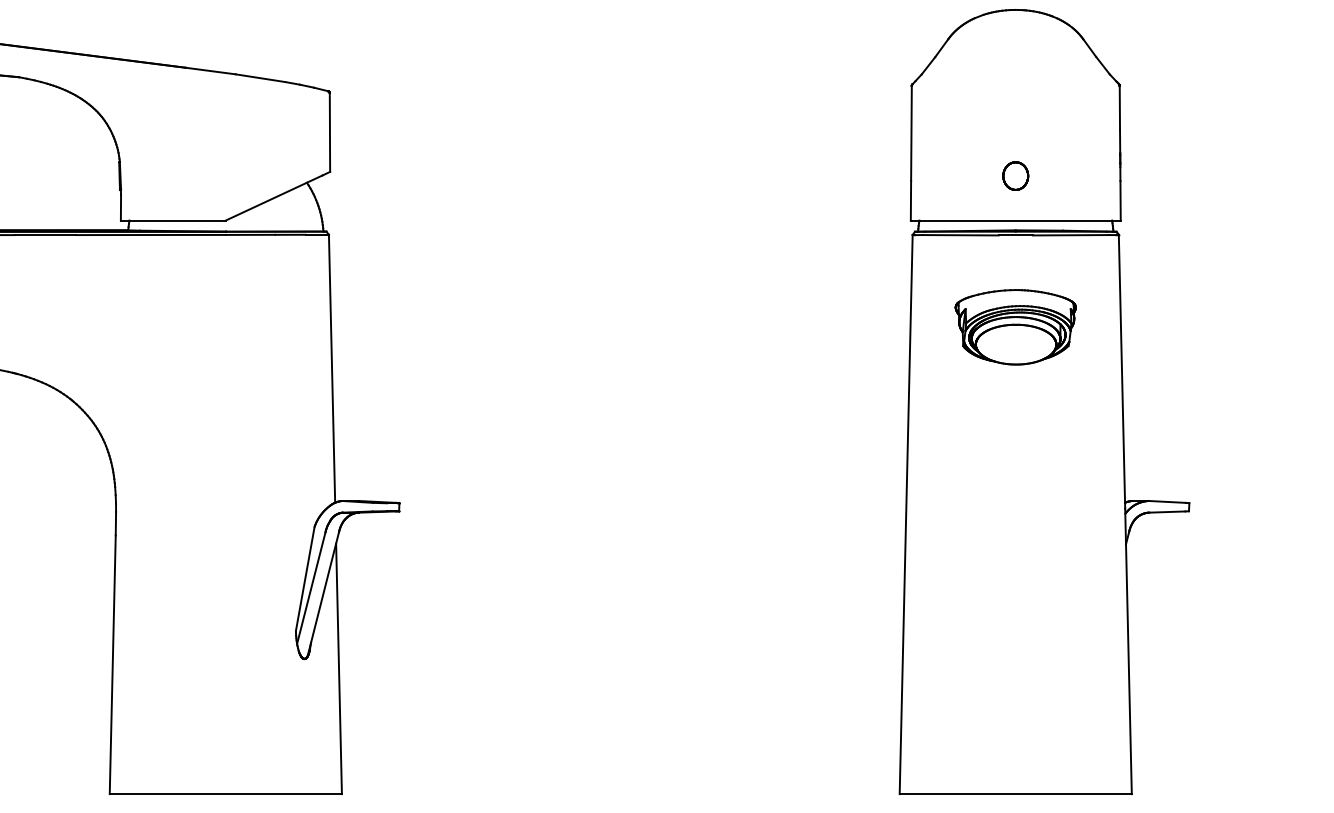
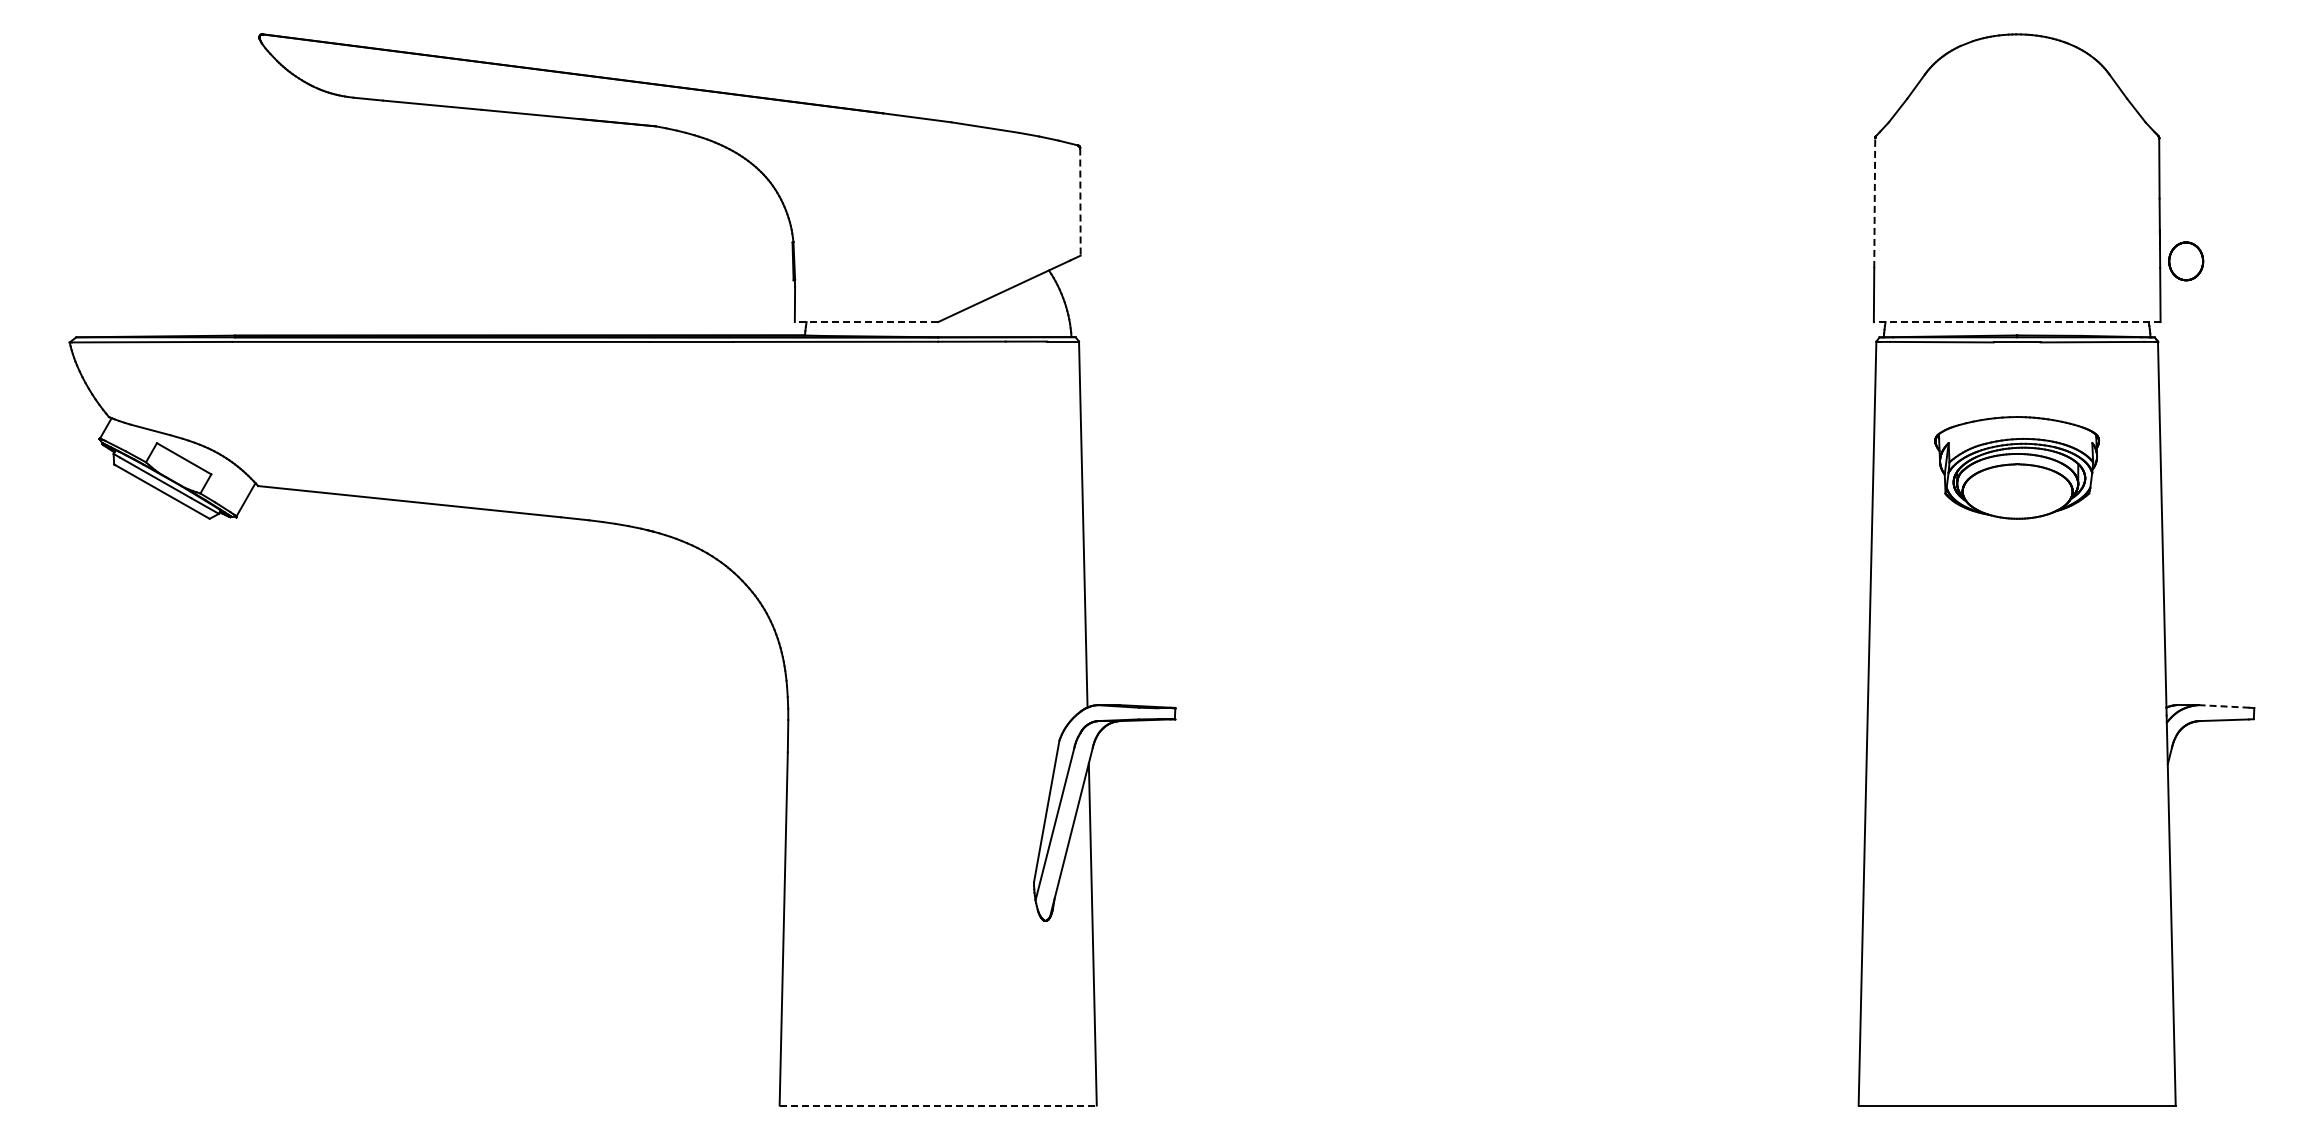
line: (330, 133) -> (1080, 202), solid -> dashed
line: (911, 133) -> (1874, 203), solid -> dashed
part: (1015, 176) -> (2186, 261), moved
line: (173, 220) -> (866, 322), solid -> dashed
line: (1015, 220) -> (2016, 322), solid -> dashed
line: (1166, 501) -> (2223, 706), solid -> dashed
line: (226, 794) -> (938, 1105), solid -> dashed

